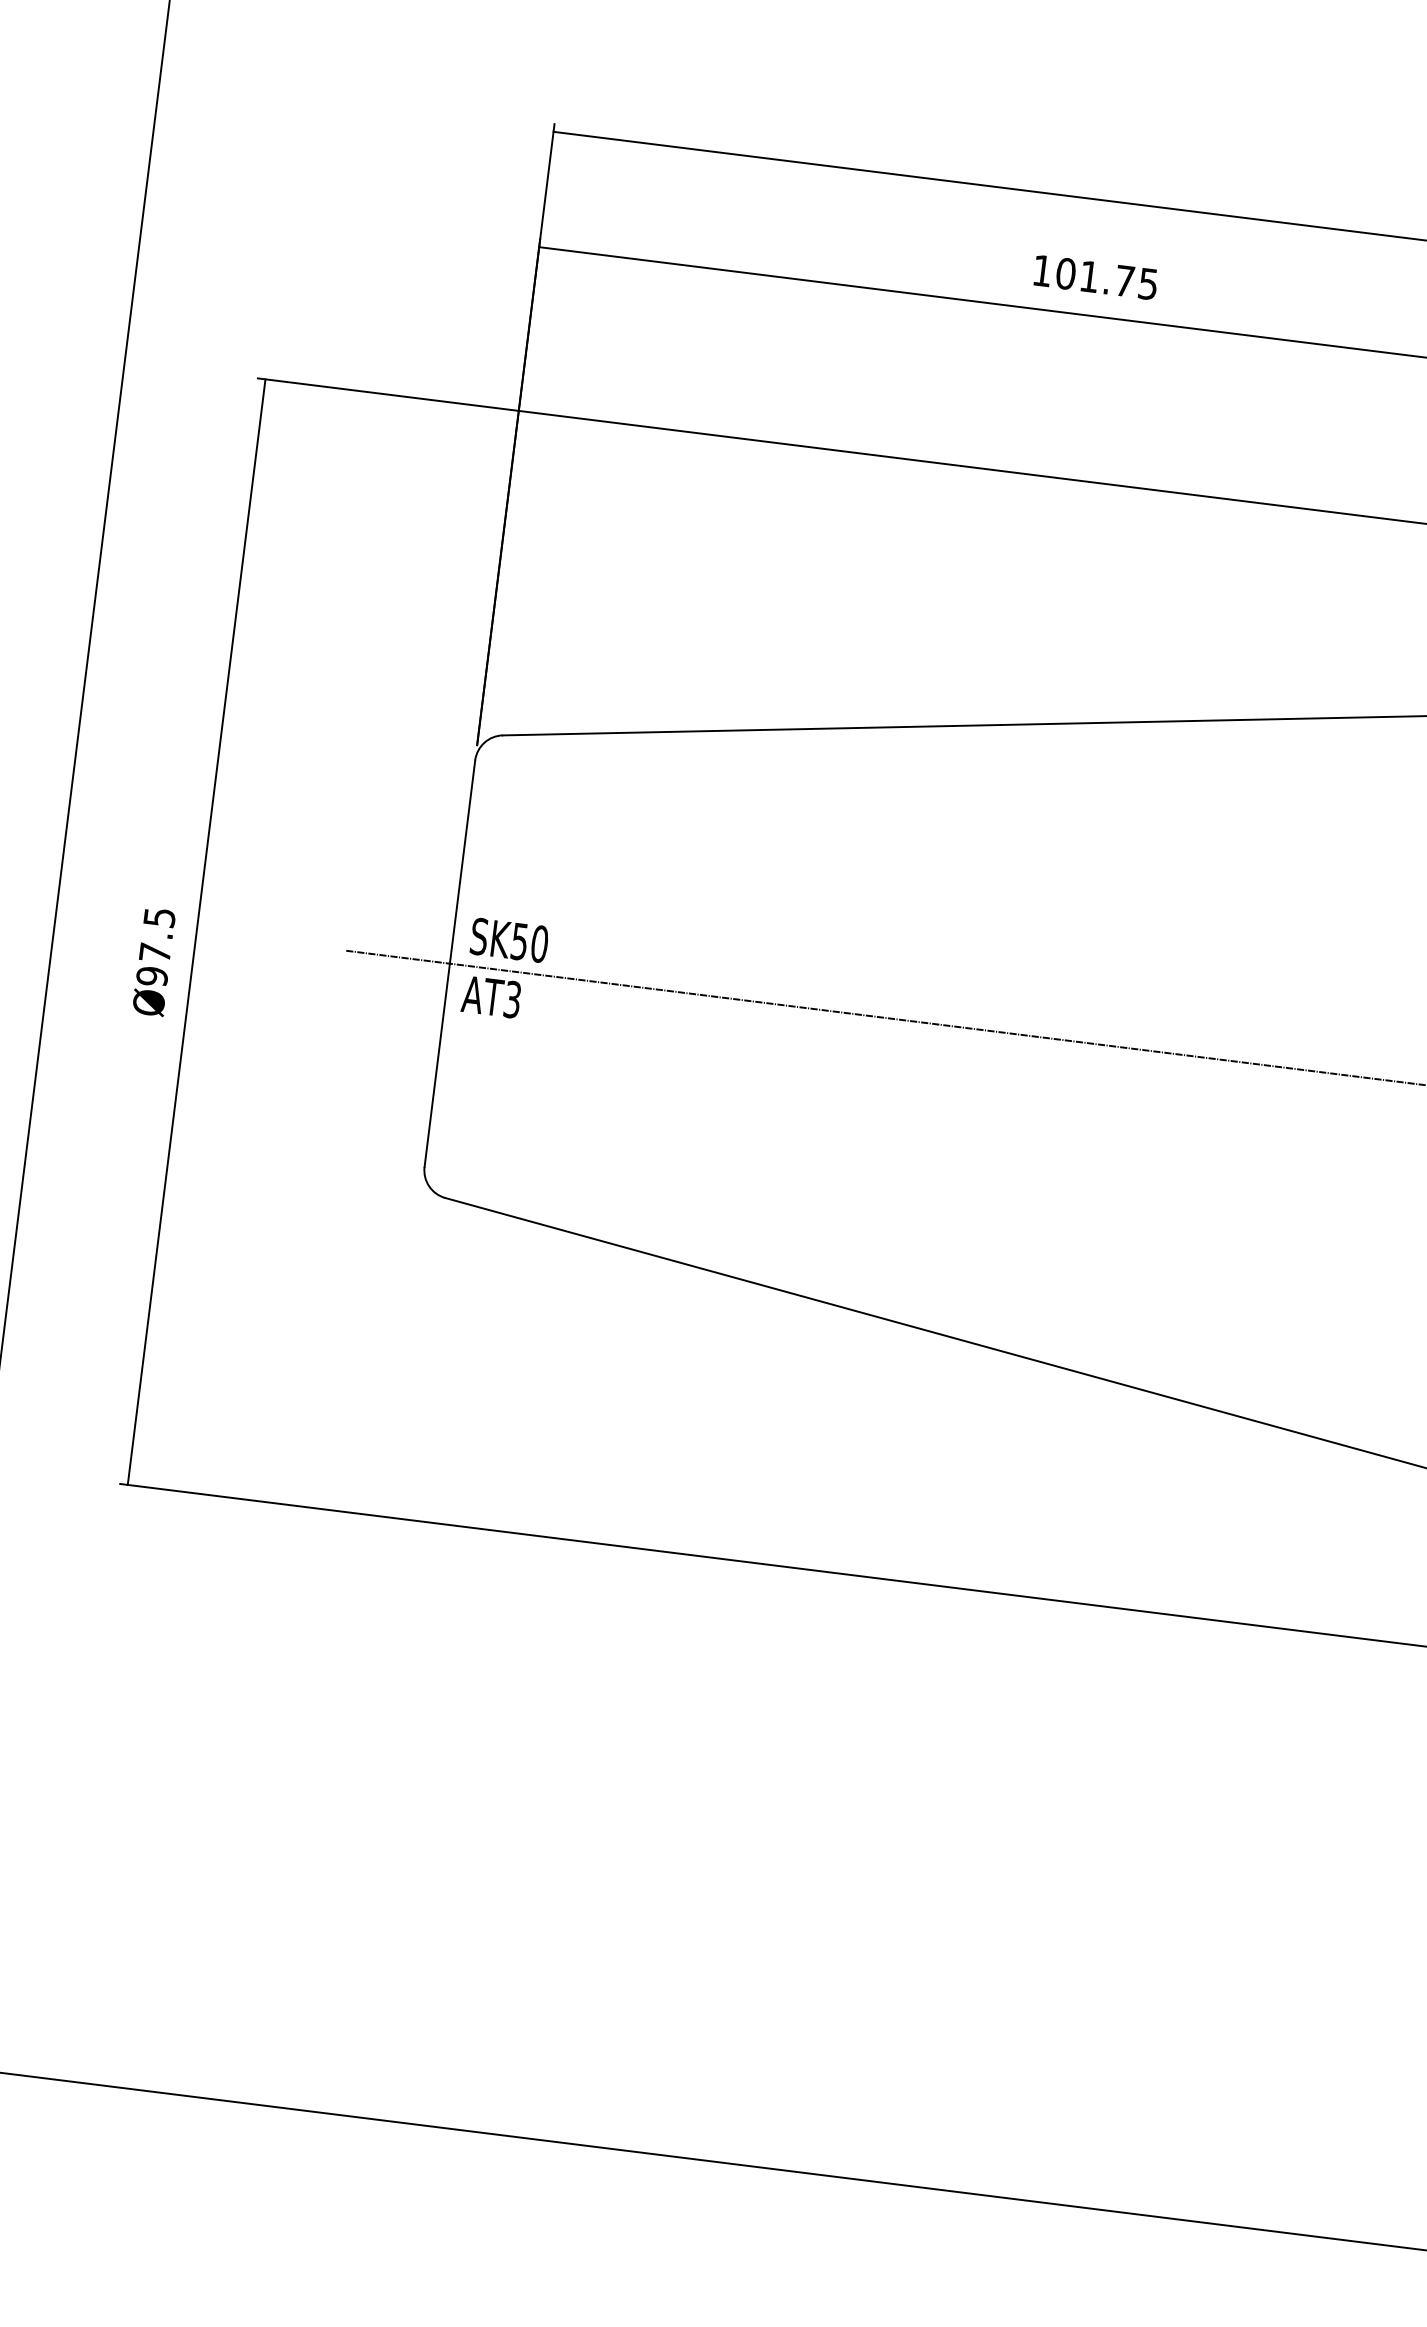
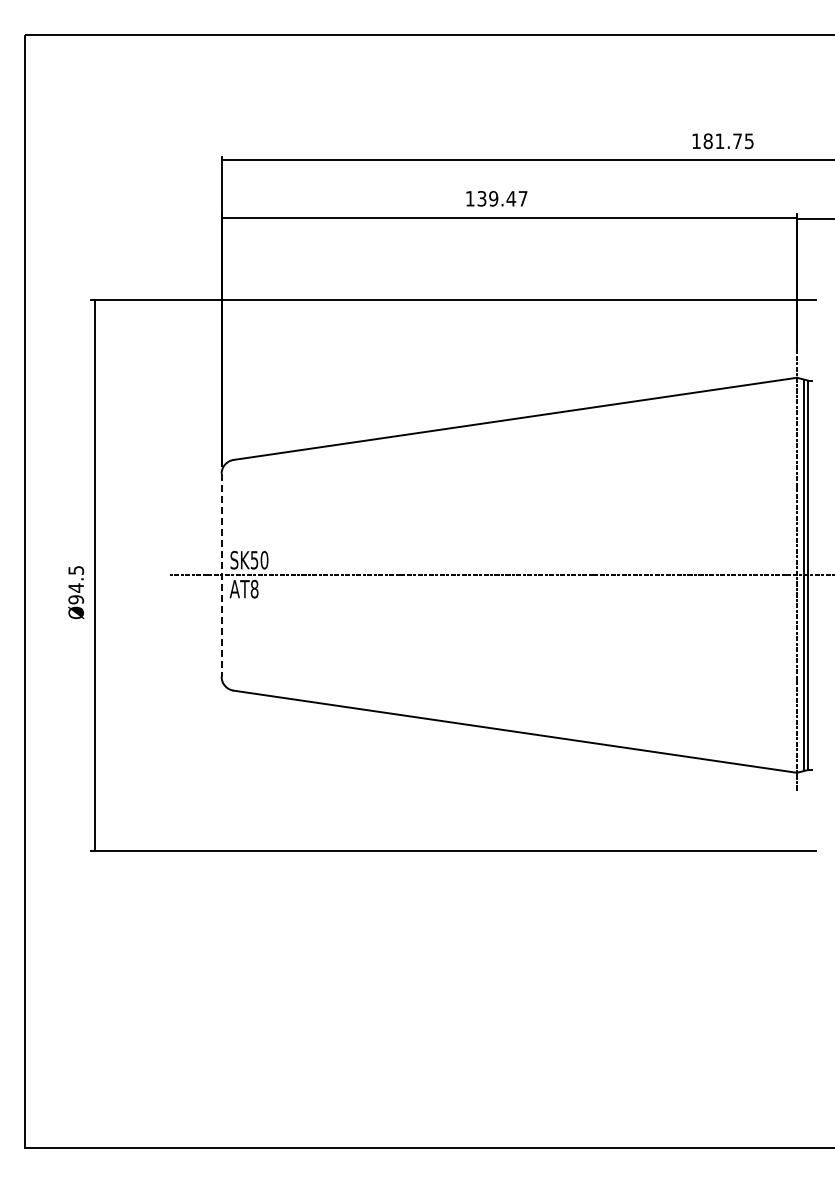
text: (1107, 278) -> (502, 198), 101.75 -> 139.47
text: (153, 951) -> (75, 587), Ø97.5 -> Ø94.5
line: (449, 964) -> (221, 575), solid -> dashed
text: (512, 1000) -> (254, 589), AT3 -> AT8

